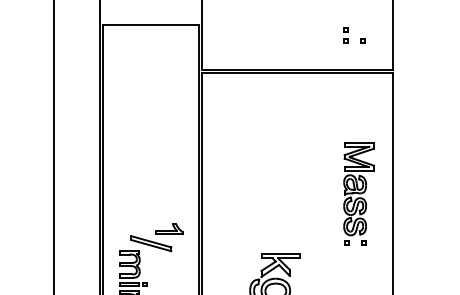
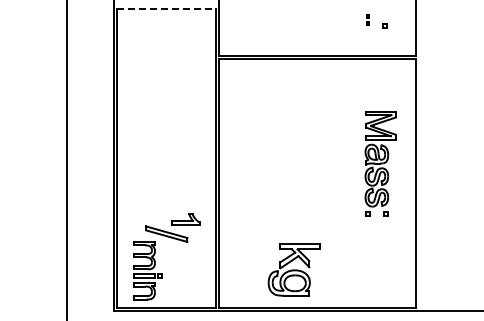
line: (150, 24) -> (166, 8), solid -> dashed
part: (346, 35) -> (367, 19), size x0.6
part: (358, 193) -> (380, 163), moved

